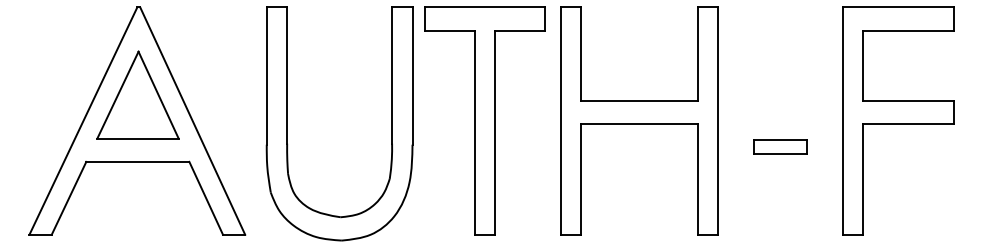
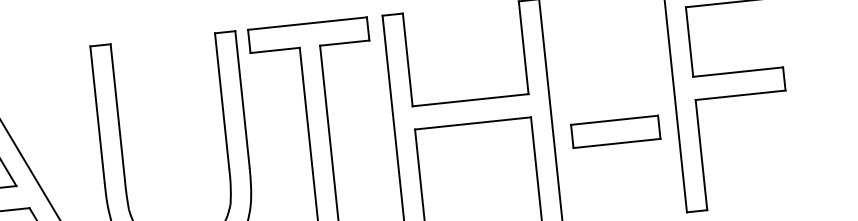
part: (780, 147) -> (615, 132), size x1.67

